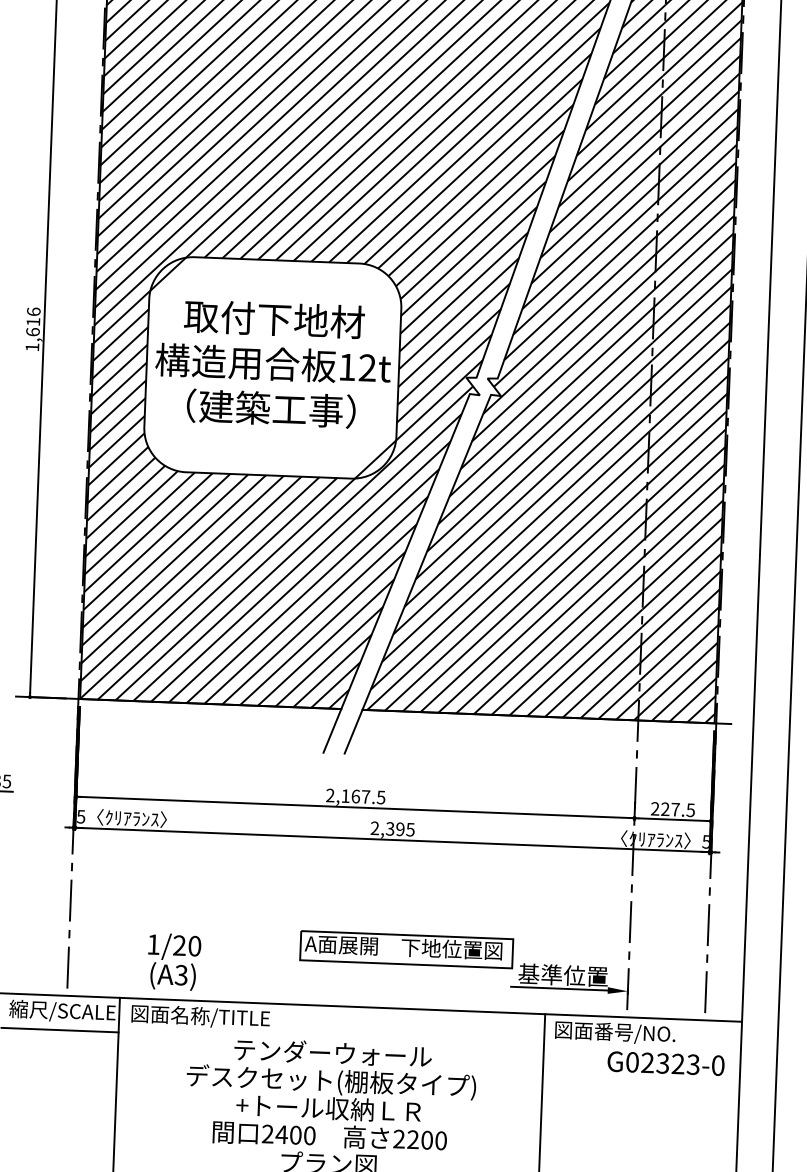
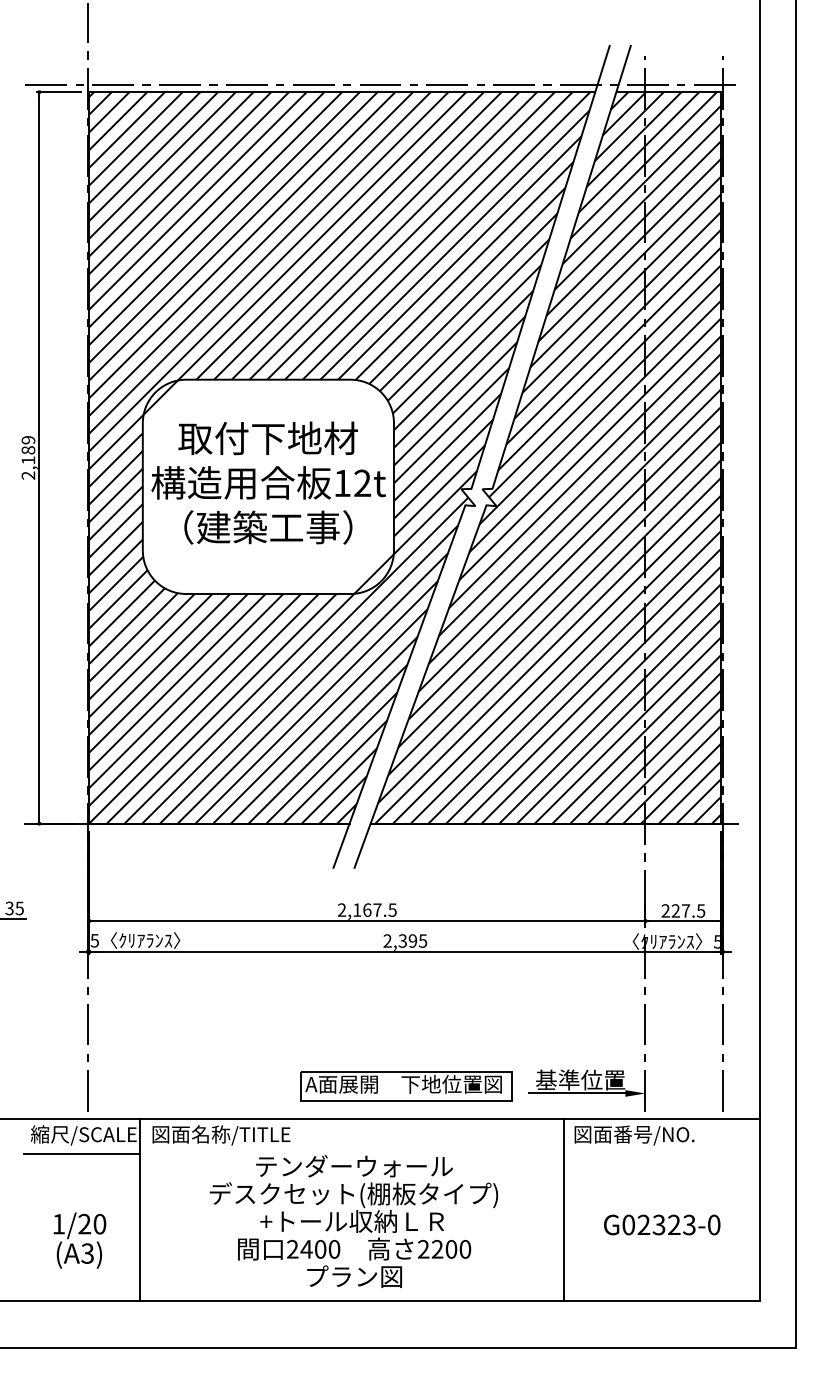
text: (33, 329) -> (28, 457), 1,616 -> 2,189
part: (406, 949) -> (406, 1086), moved
text: (173, 961) -> (79, 1240), moved
text: (666, 1063) -> (662, 1224), moved

